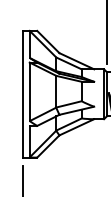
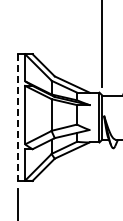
line: (22, 95) -> (17, 118), solid -> dashed

